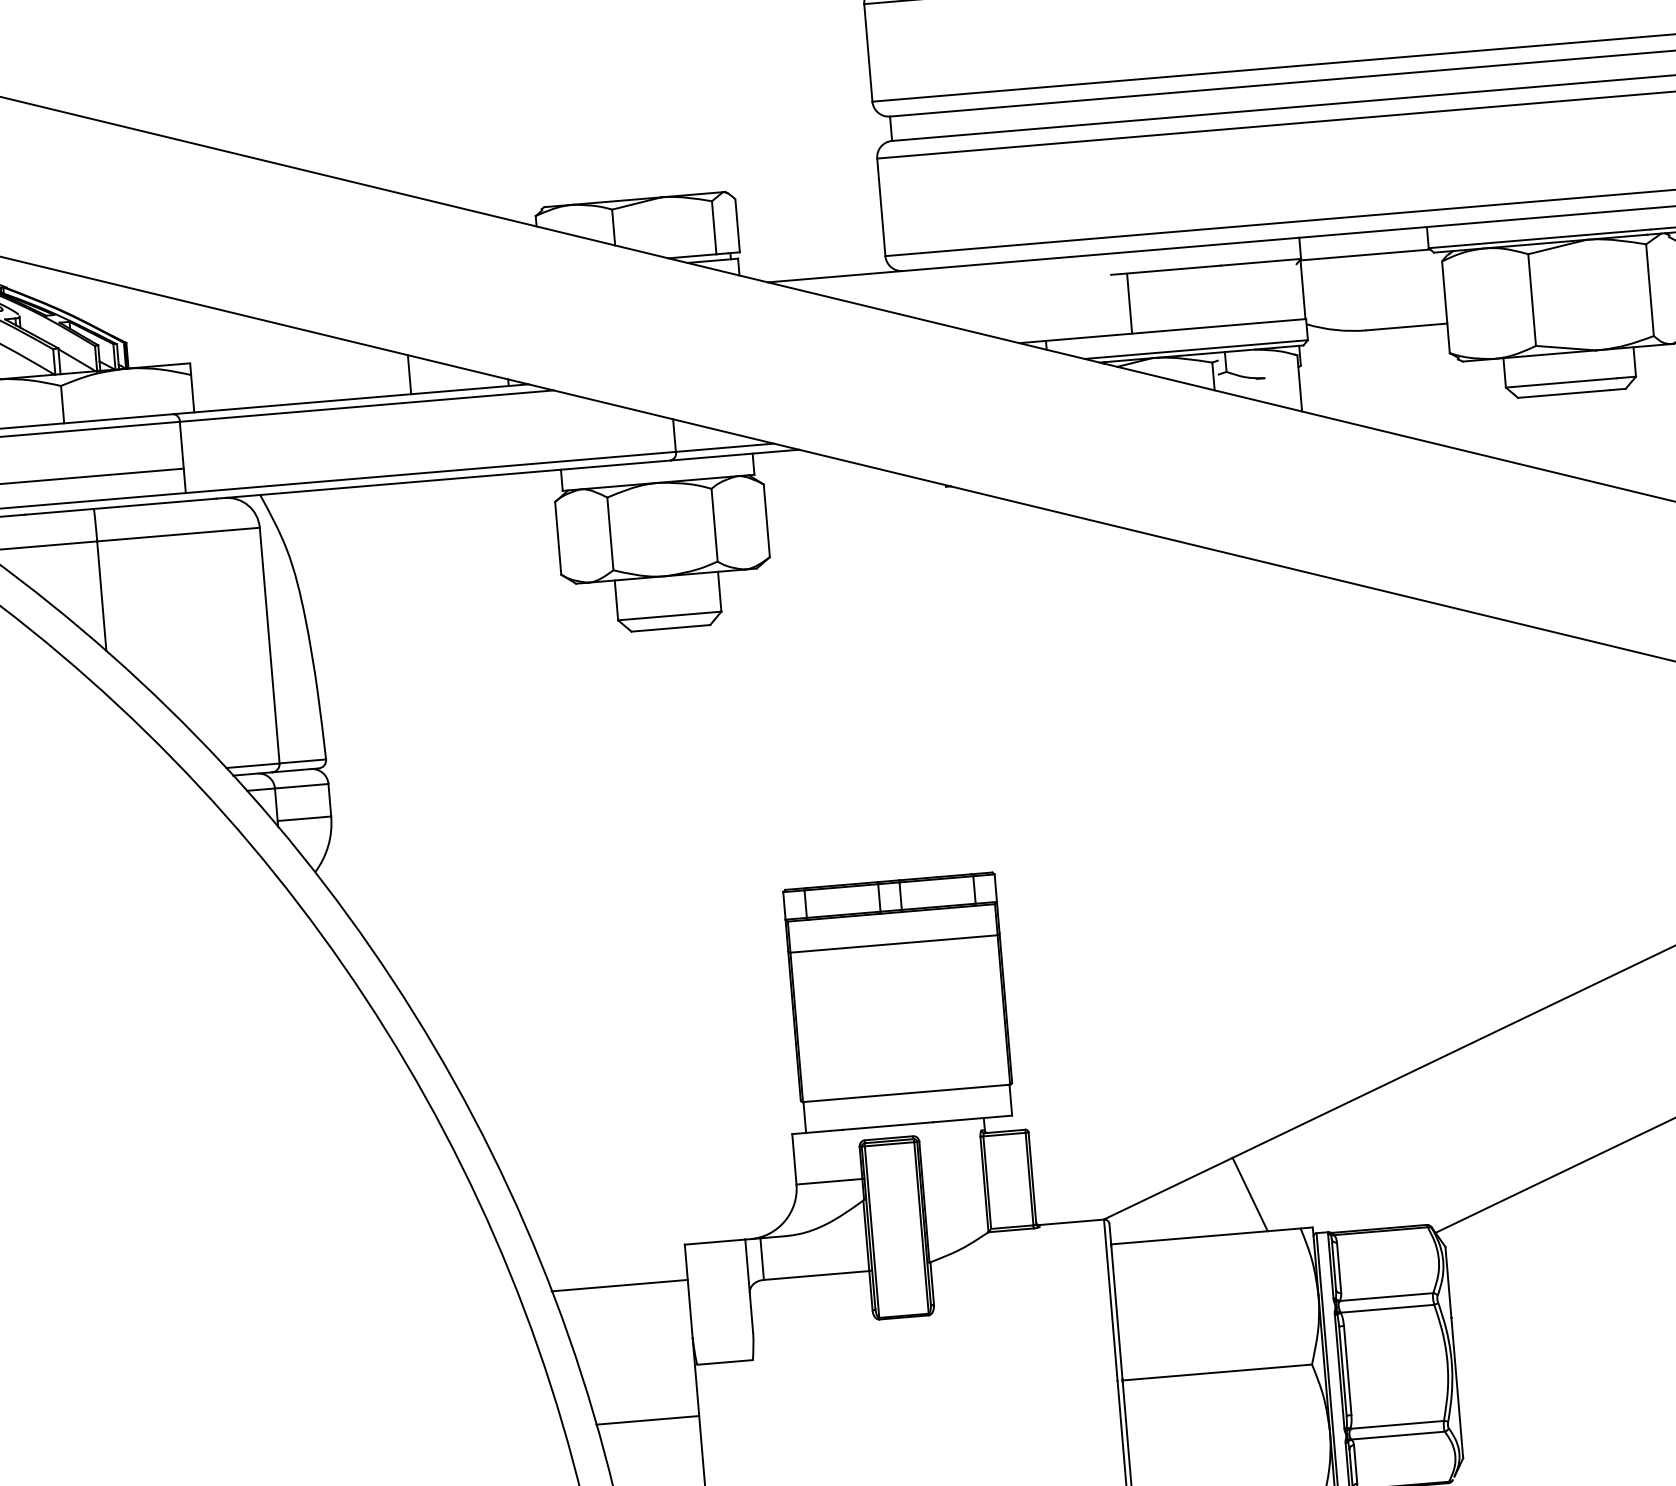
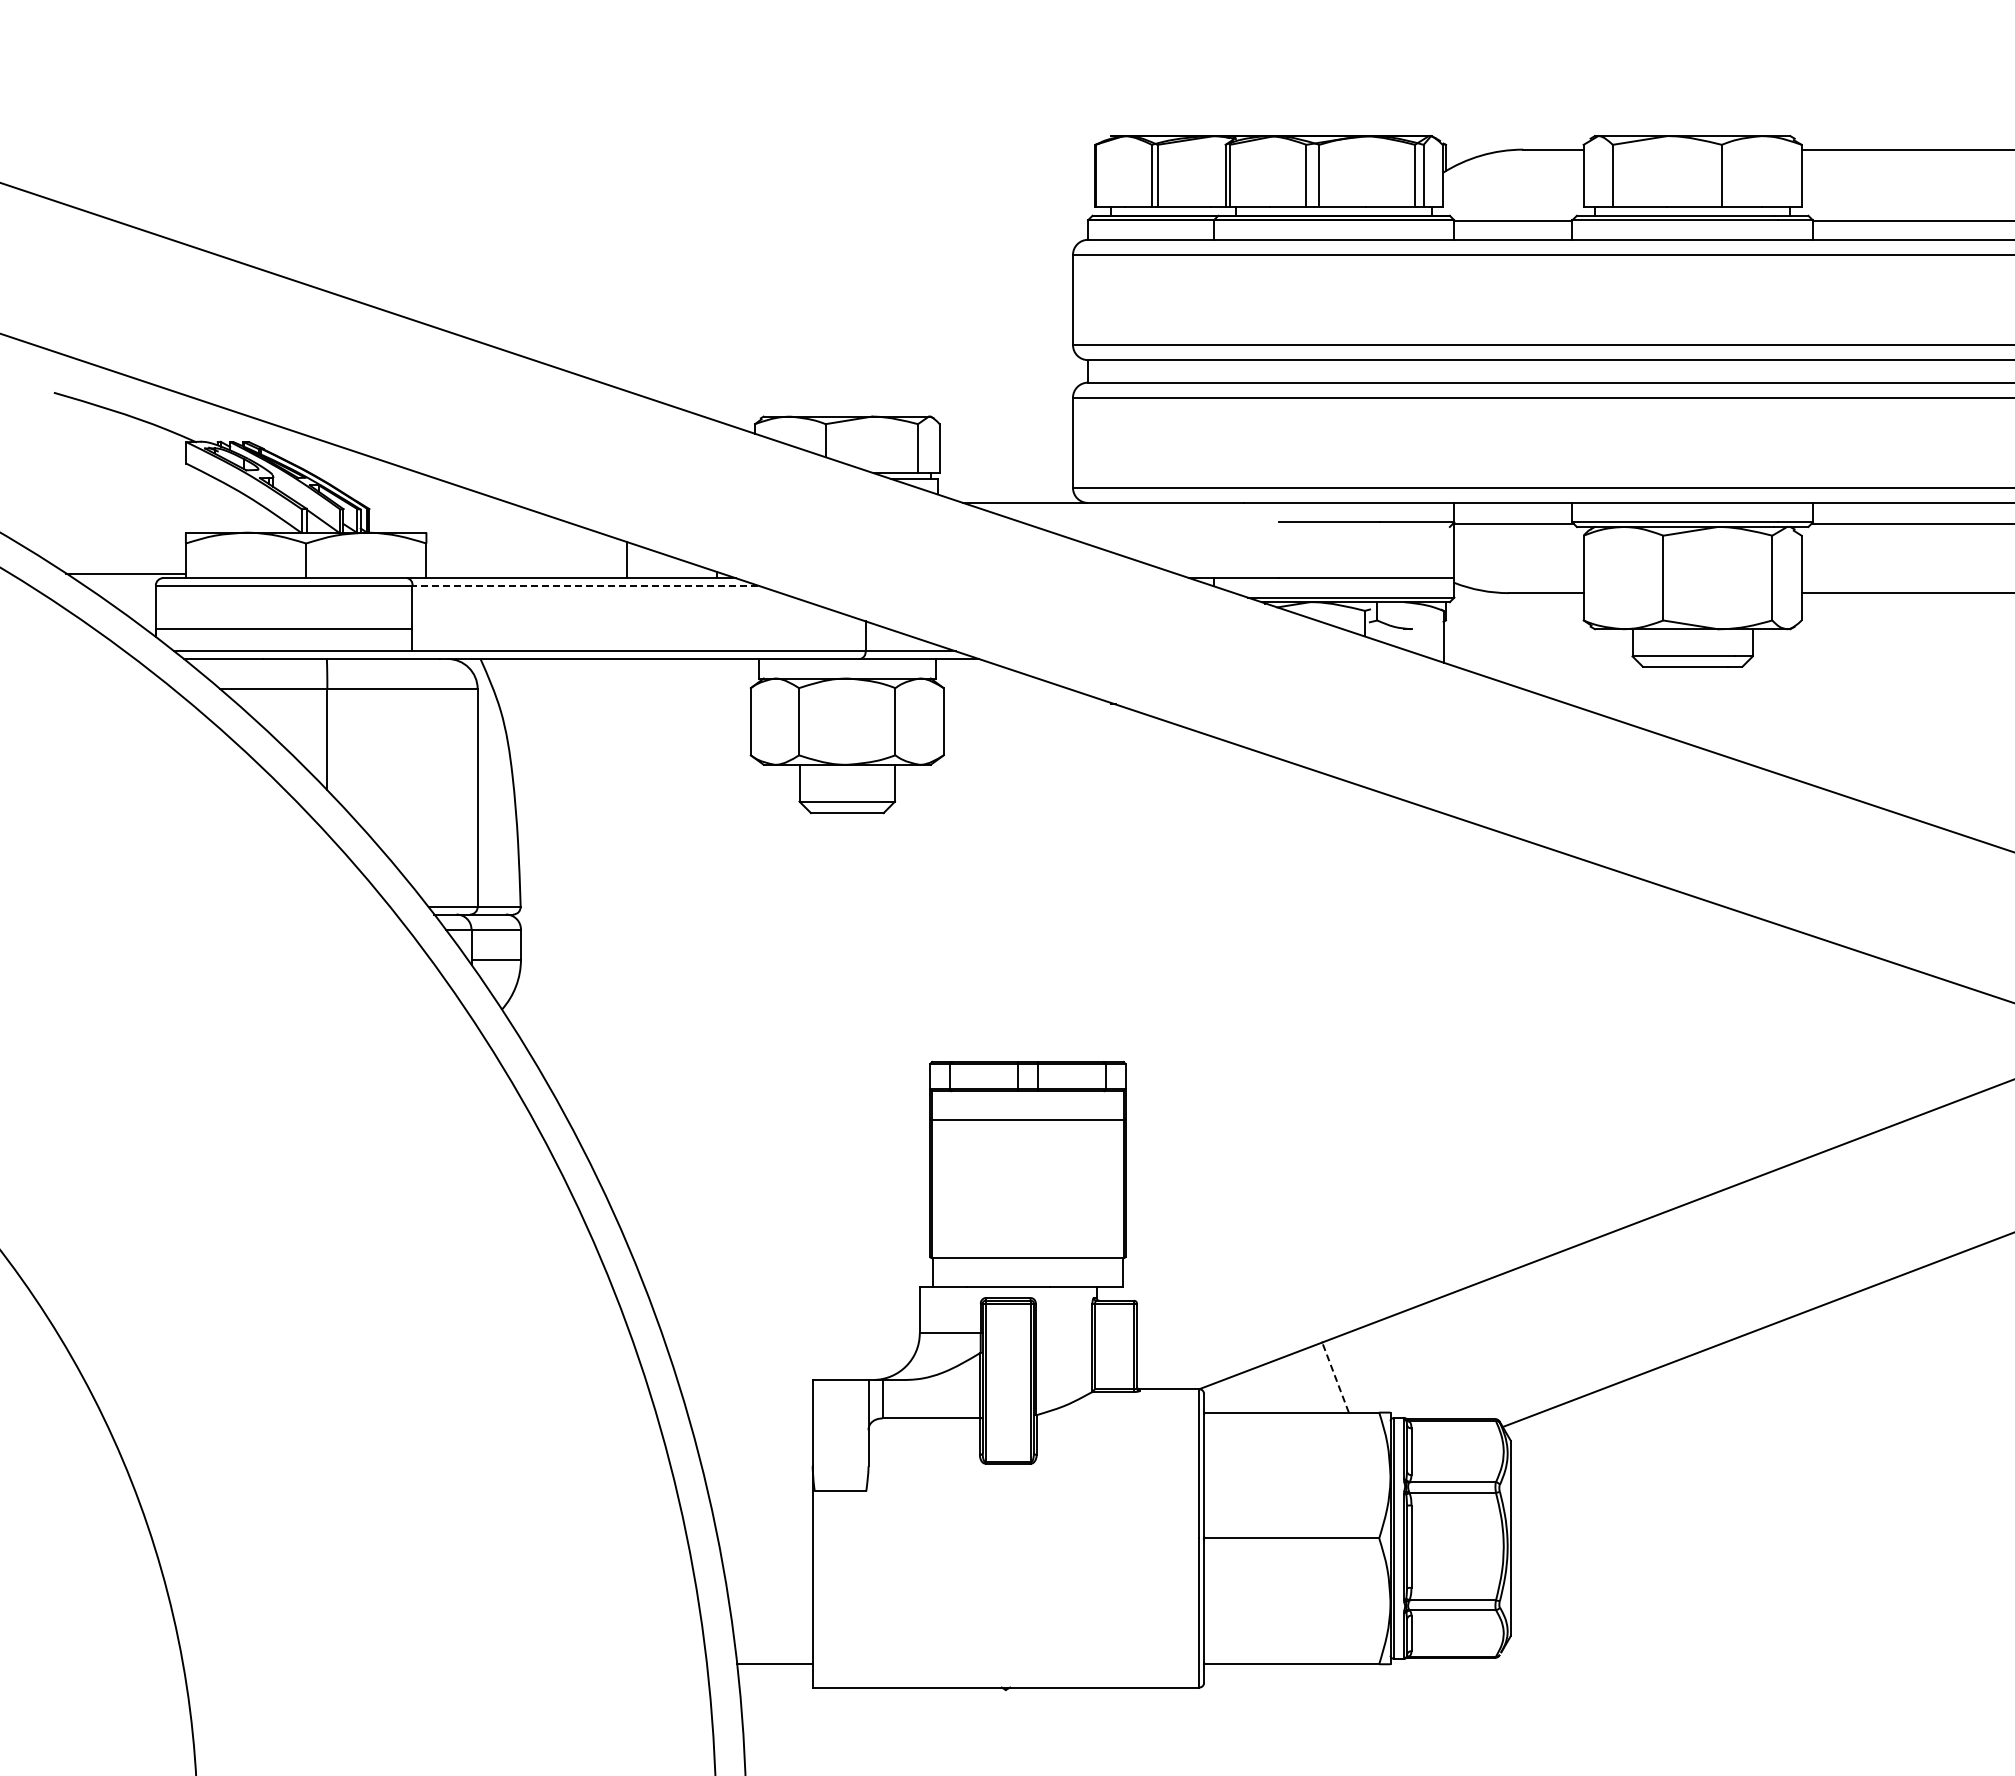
line: (1129, 303) -> (1293, 550), removed
line: (367, 405) -> (585, 585), solid -> dashed
line: (1250, 1194) -> (1335, 1377), solid -> dashed
line: (619, 1285) -> (749, 1412), removed
line: (647, 1420) -> (764, 1538), removed

